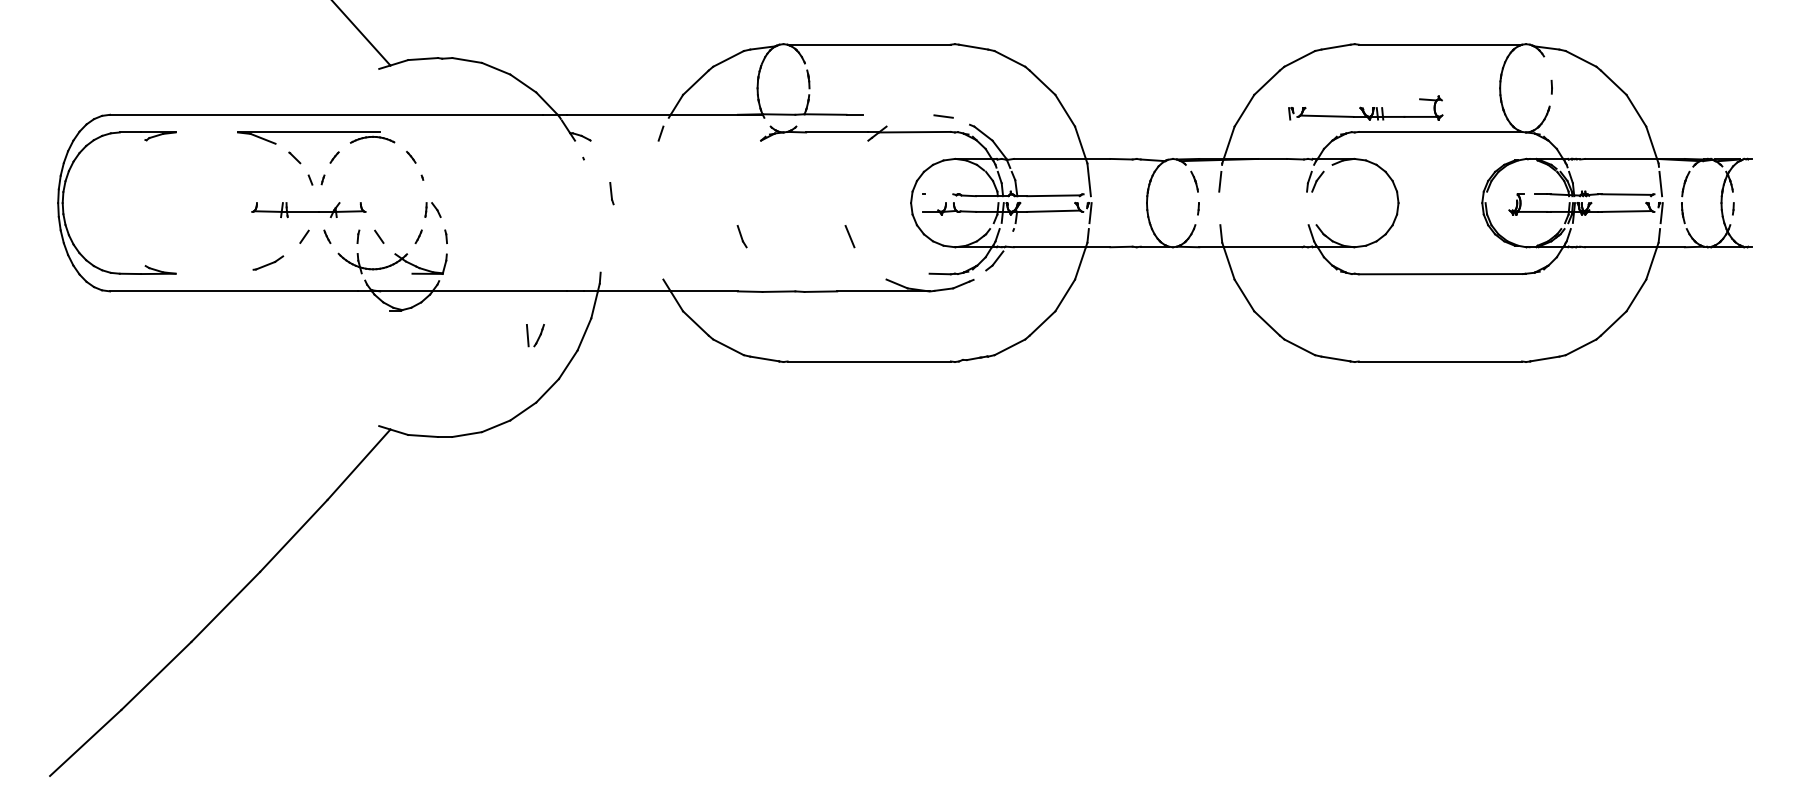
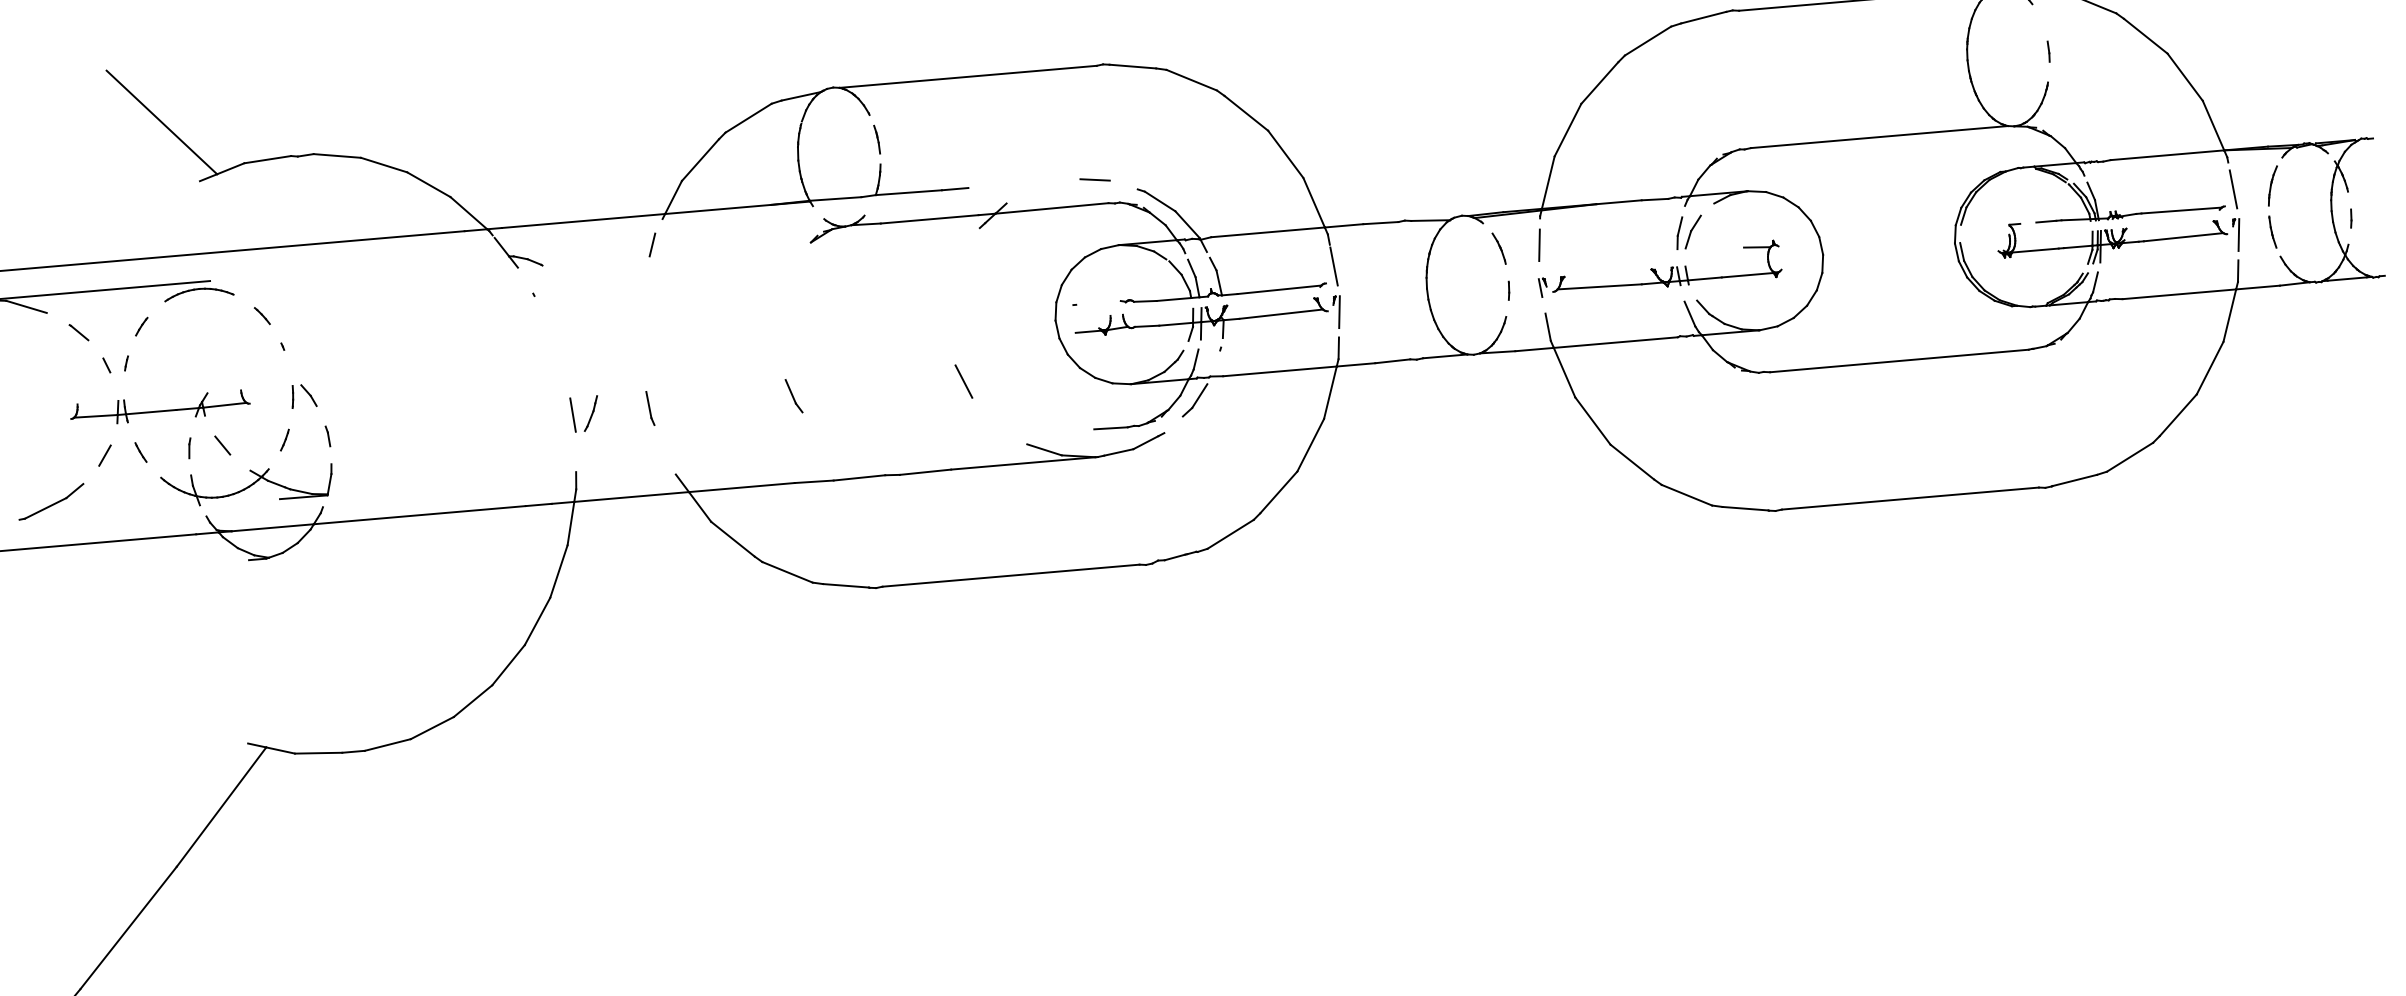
part: (1365, 107) -> (1659, 267), moved
line: (611, 193) -> (649, 408), moved
part: (308, 210) -> (159, 409), moved
part: (268, 262) -> (51, 500), size x1.43
part: (535, 335) -> (585, 413), moved

